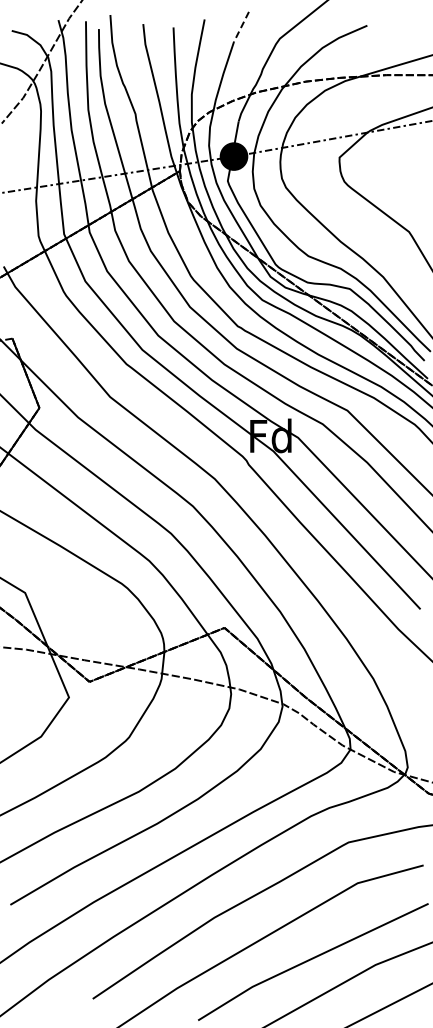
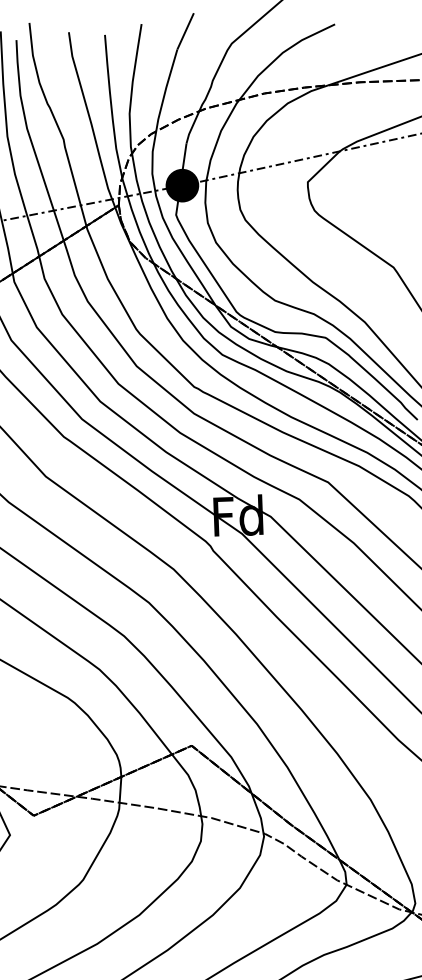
line: (241, 26) -> (185, 30), dashed -> solid

